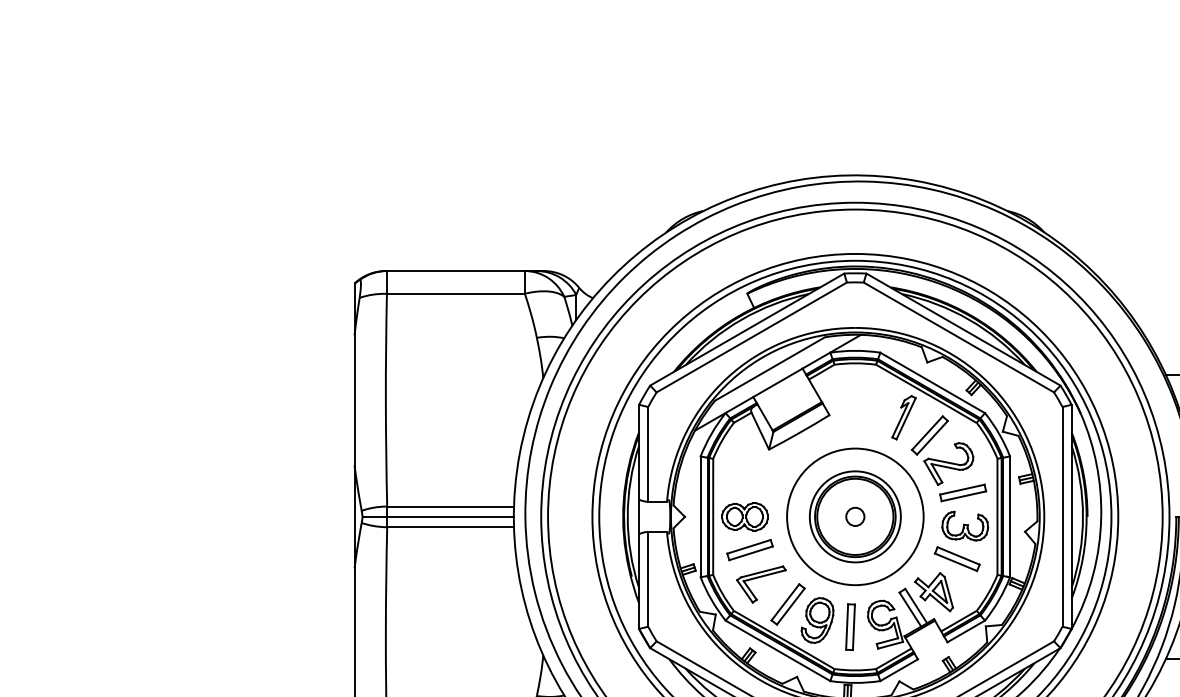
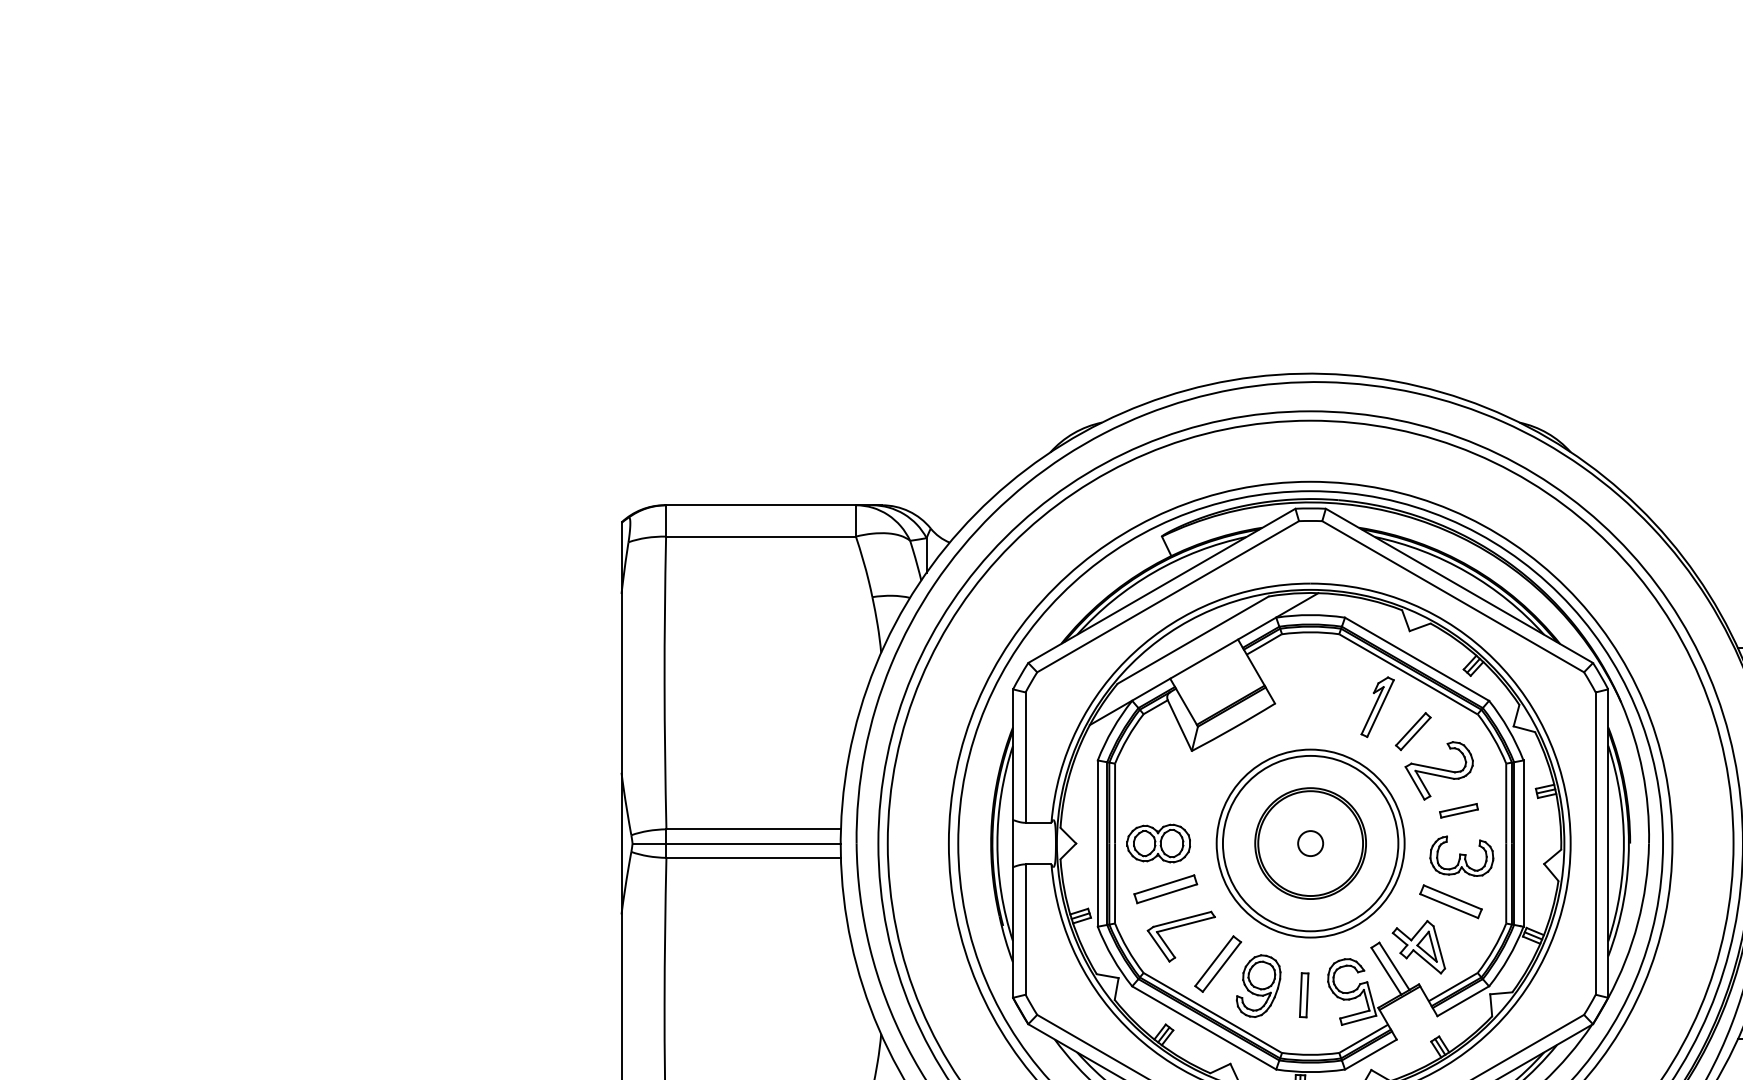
part: (930, 435) -> (1413, 731), size x0.7
part: (962, 492) -> (1458, 810), size x0.6
circle: (855, 516) -> (1310, 843), size x1.4
part: (850, 626) -> (1304, 994), size x0.7

